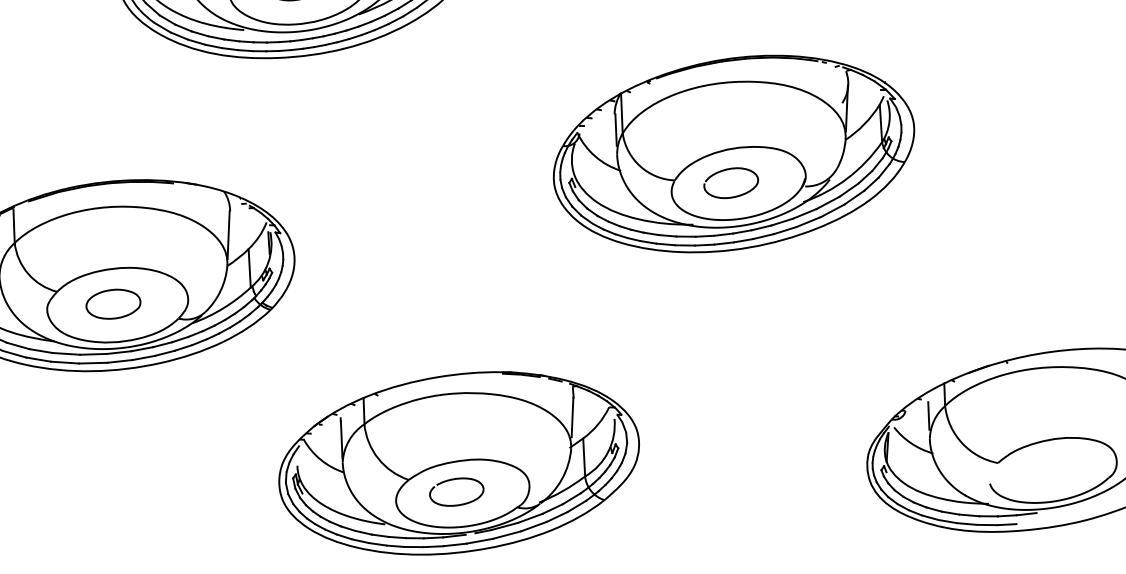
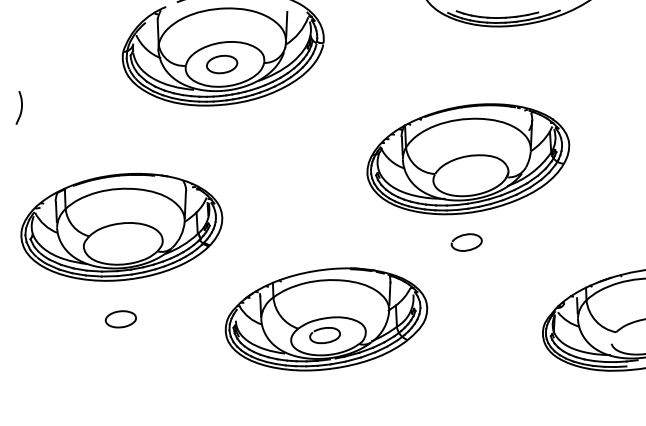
curve: (725, 172) -> (463, 236), moved
part: (112, 304) -> (120, 319), moved
part: (459, 463) -> (326, 319), moved

